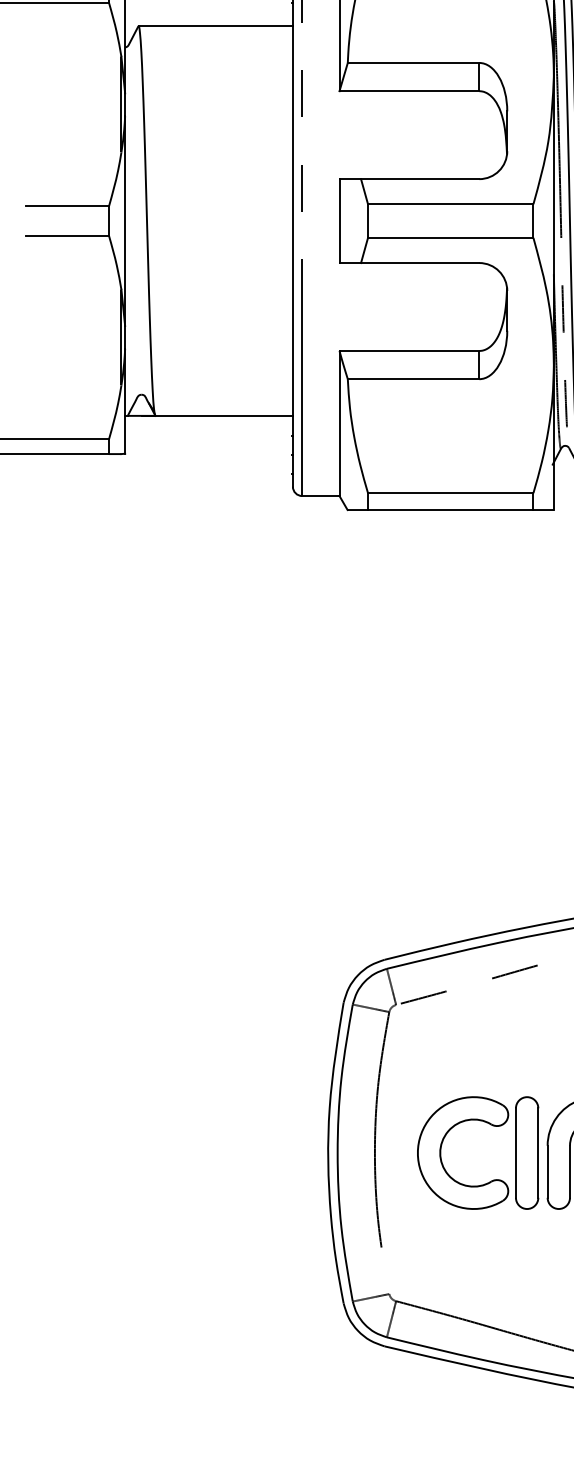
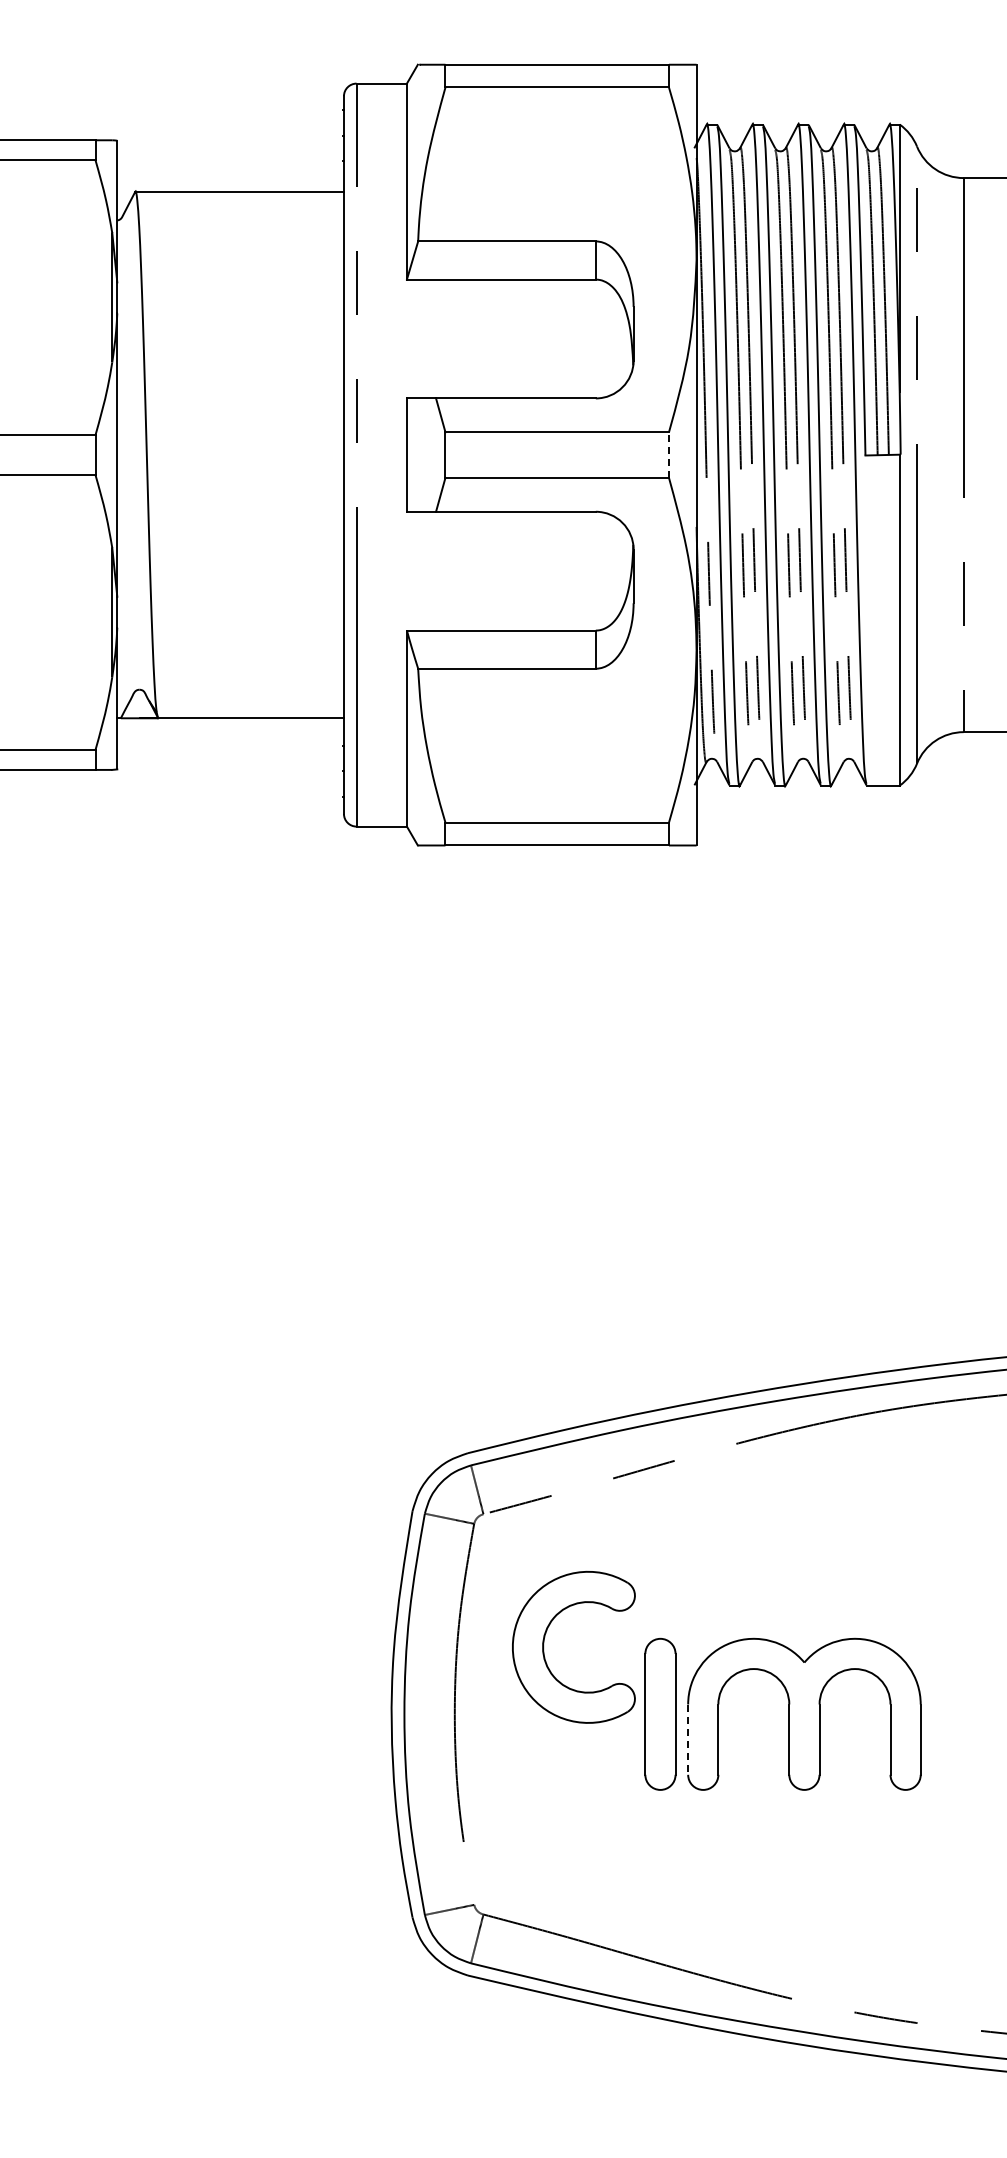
line: (533, 221) -> (668, 455), solid -> dashed
part: (441, 1152) -> (544, 1646), moved
line: (547, 1172) -> (688, 1740), solid -> dashed

